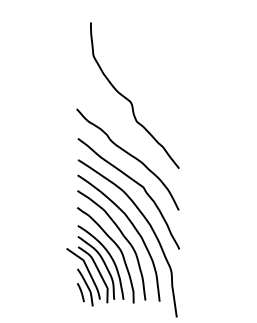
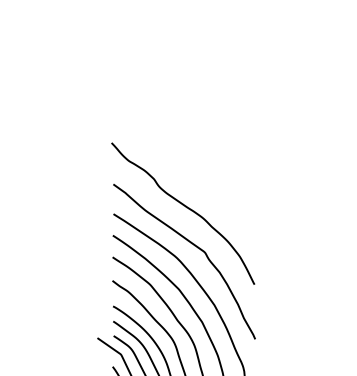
curve: (129, 99) -> (185, 129), removed

